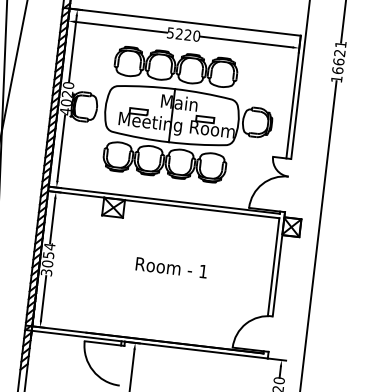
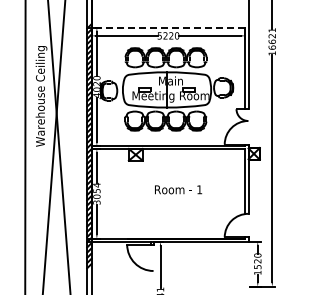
line: (180, 21) -> (165, 27), solid -> dashed

